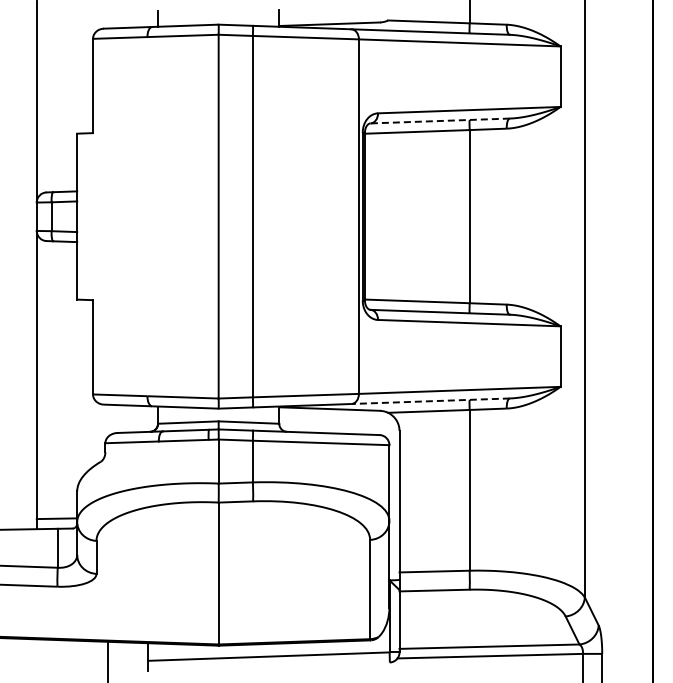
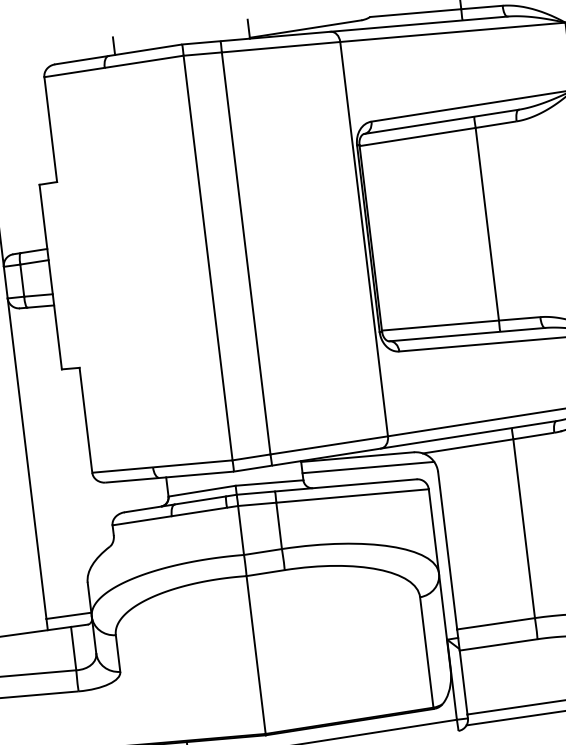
line: (440, 121) -> (442, 122), dashed -> solid
line: (430, 401) -> (468, 435), dashed -> solid
line: (338, 419) -> (368, 467), added

